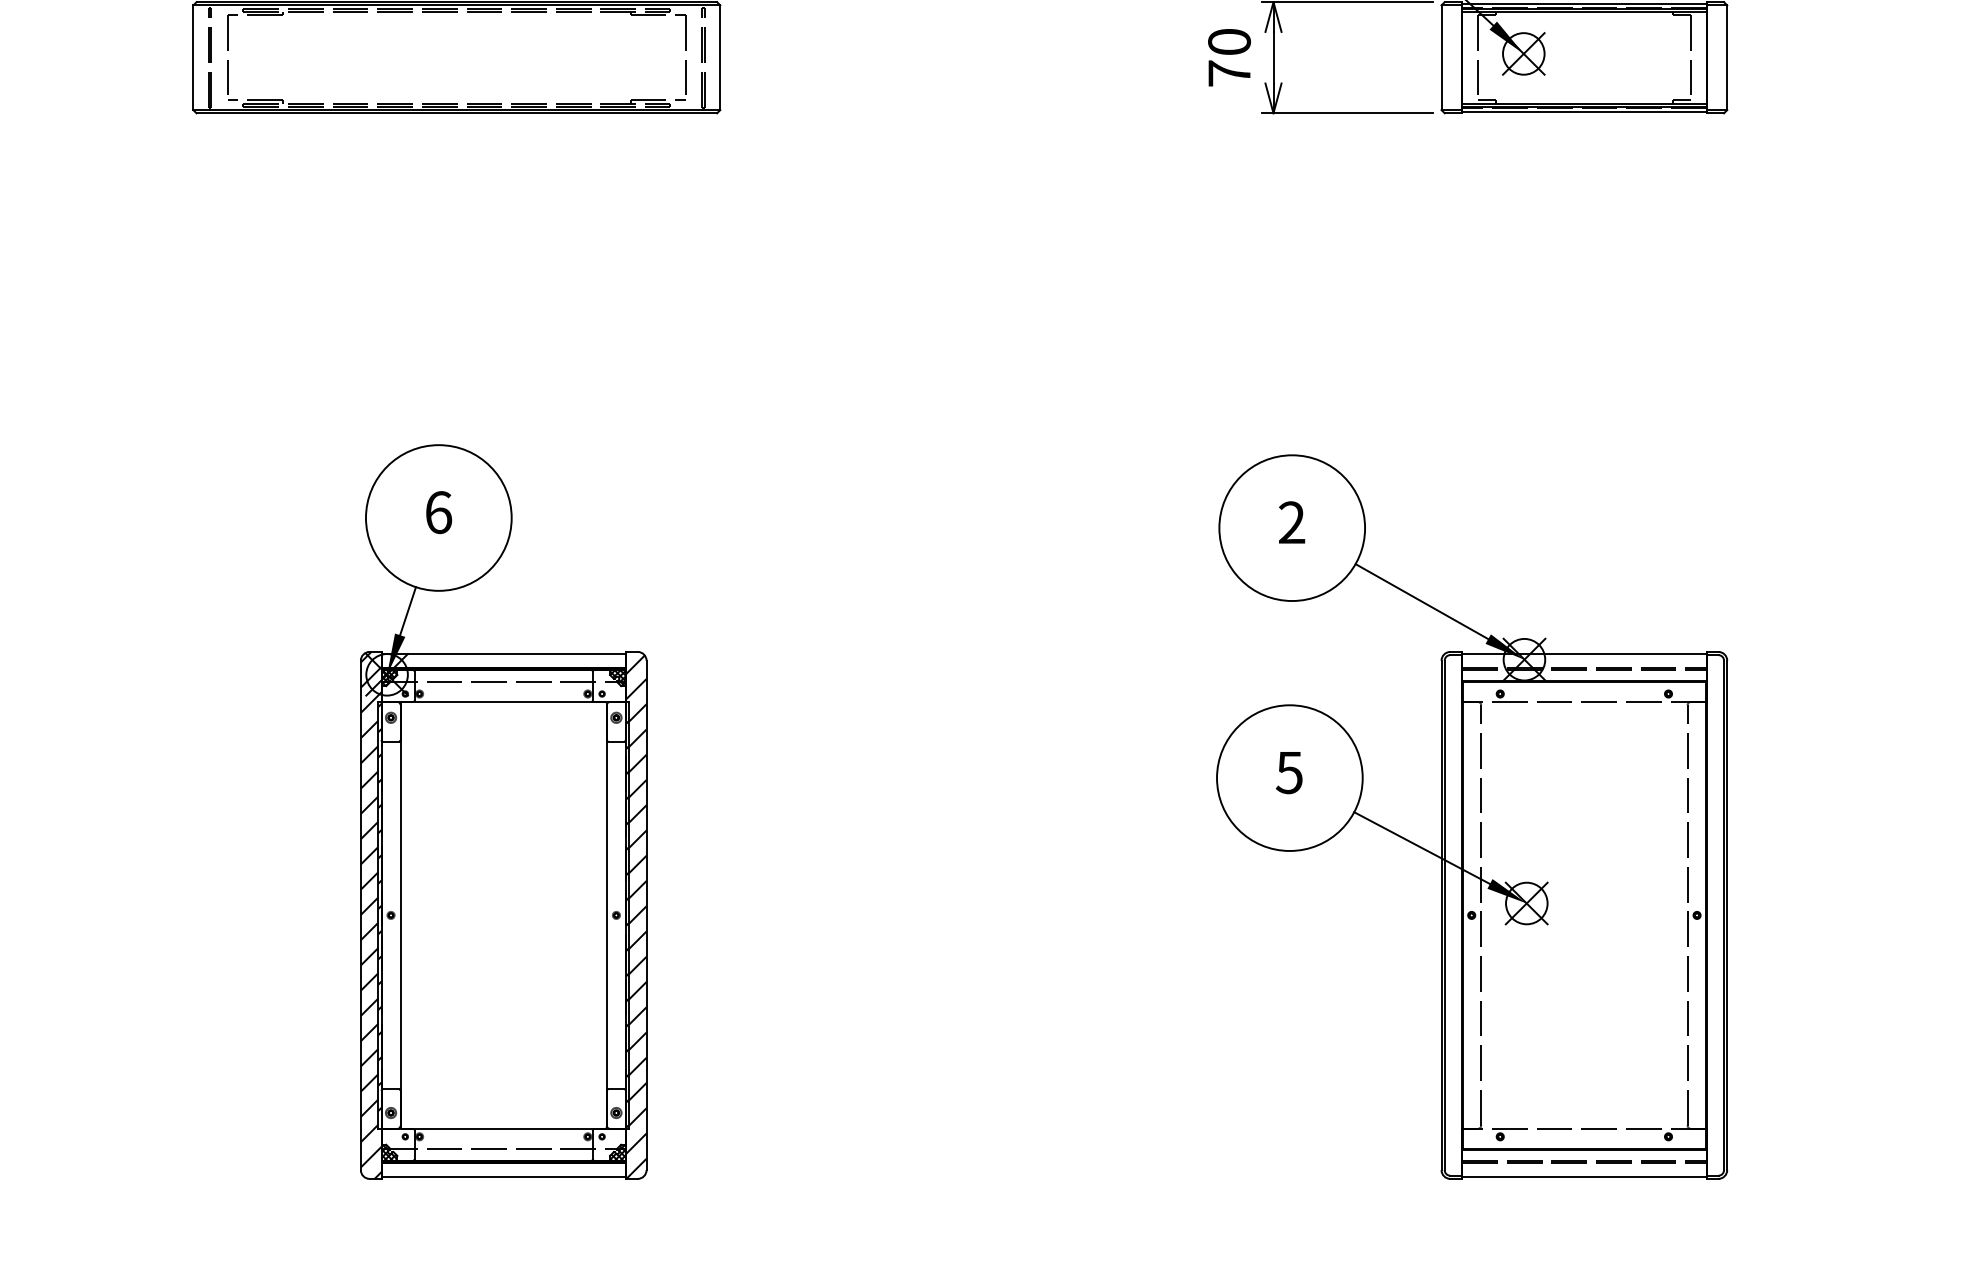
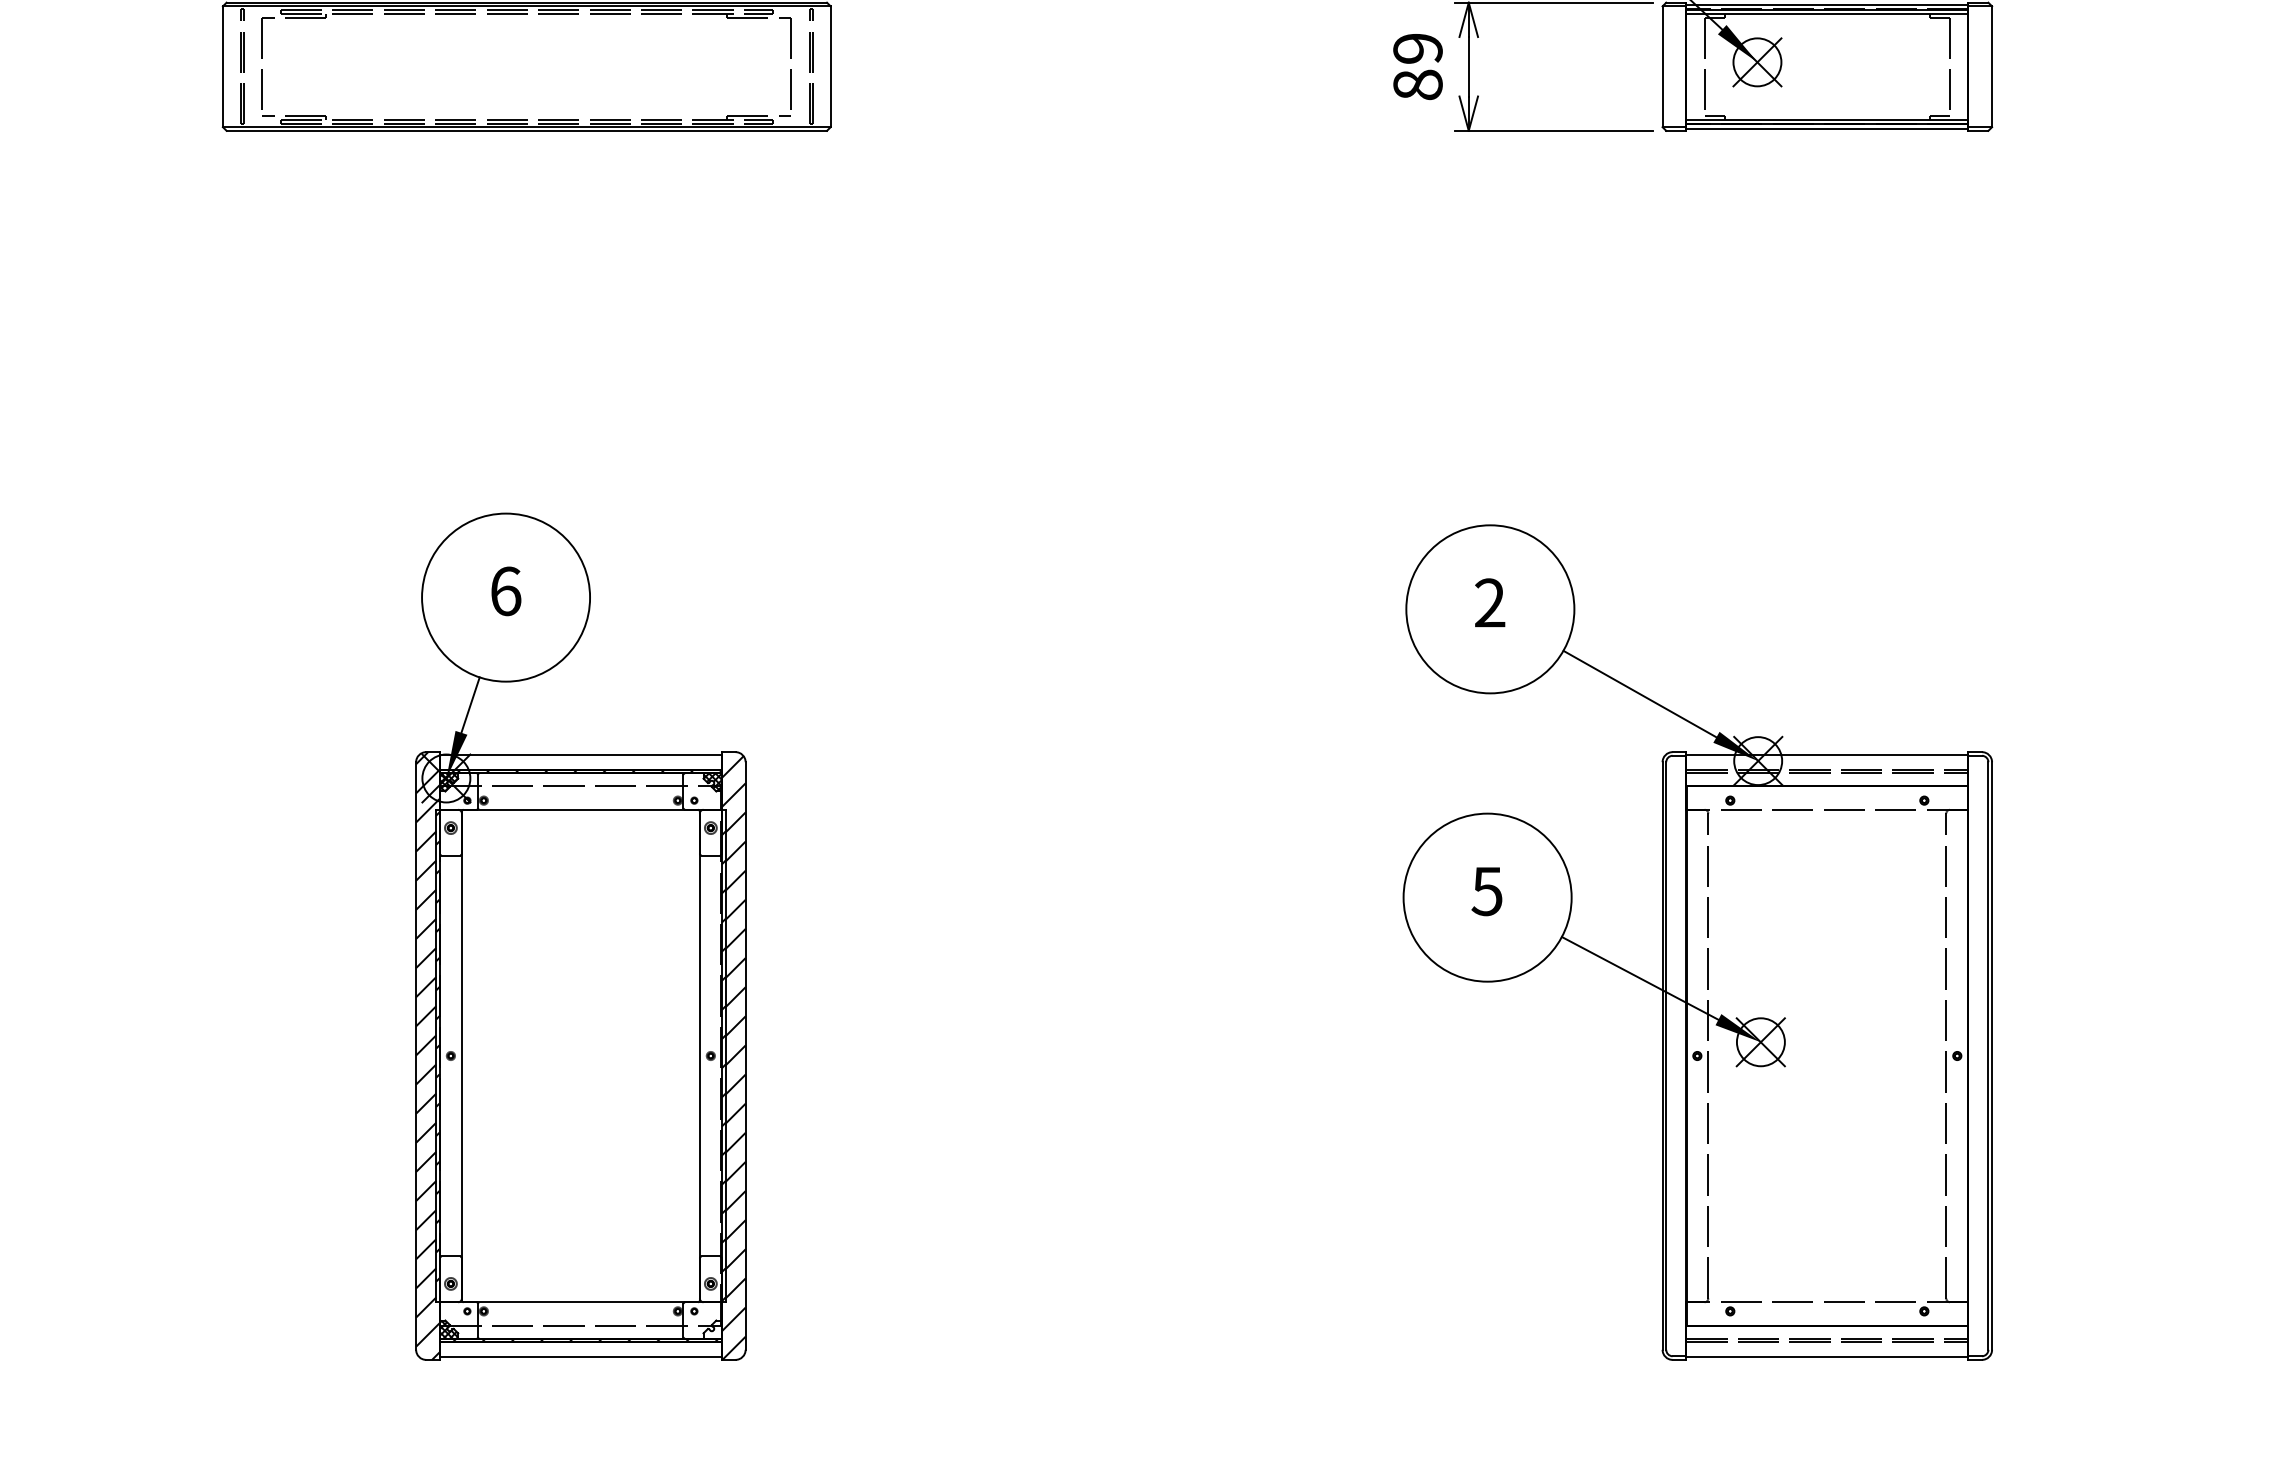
text: (1229, 57) -> (1417, 66), 70 -> 89
hatch: (617, 1152) -> (712, 1329), removed

